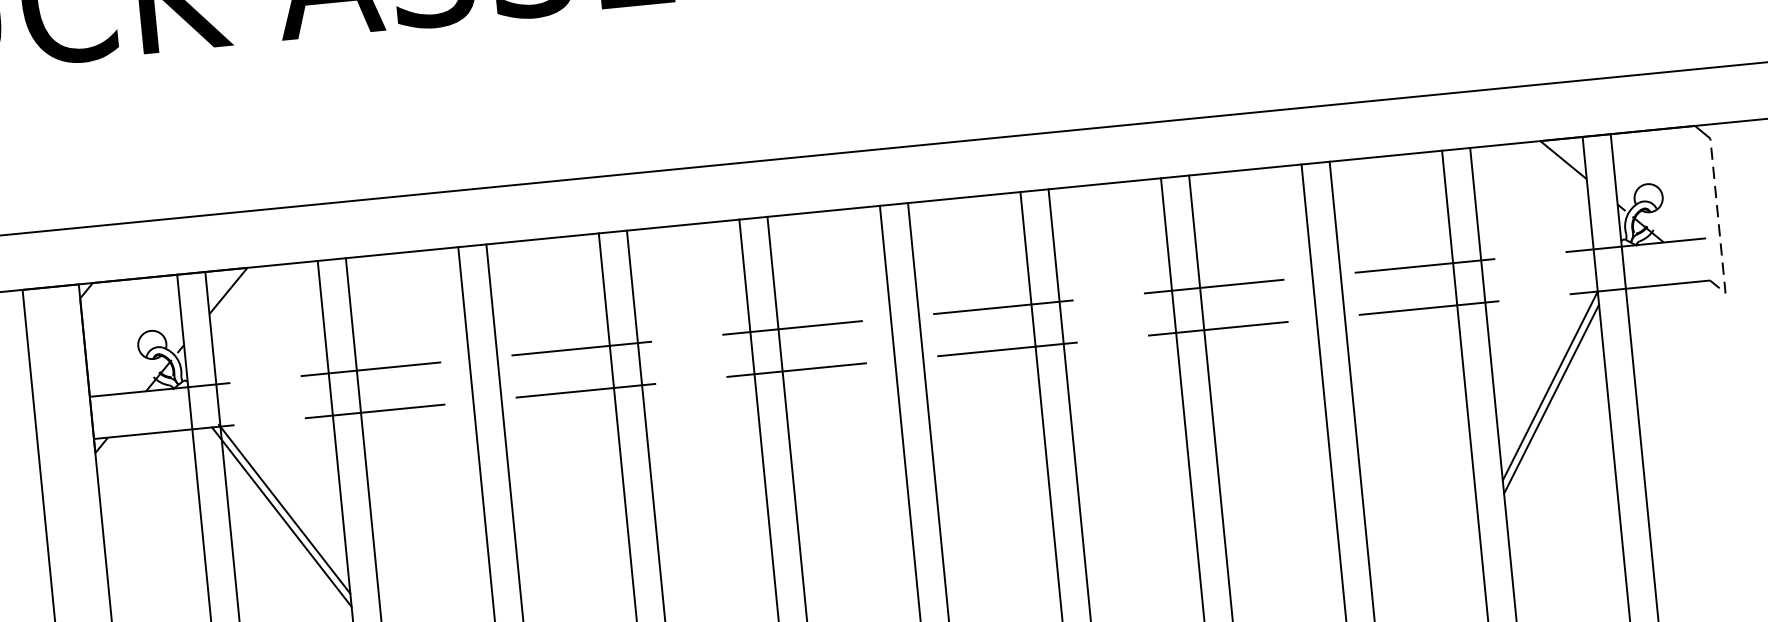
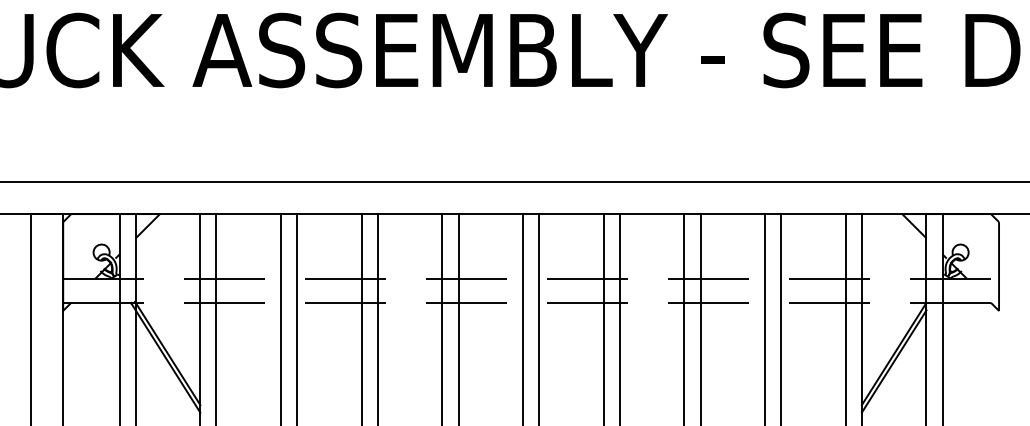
line: (1719, 227) -> (999, 273), dashed -> solid

